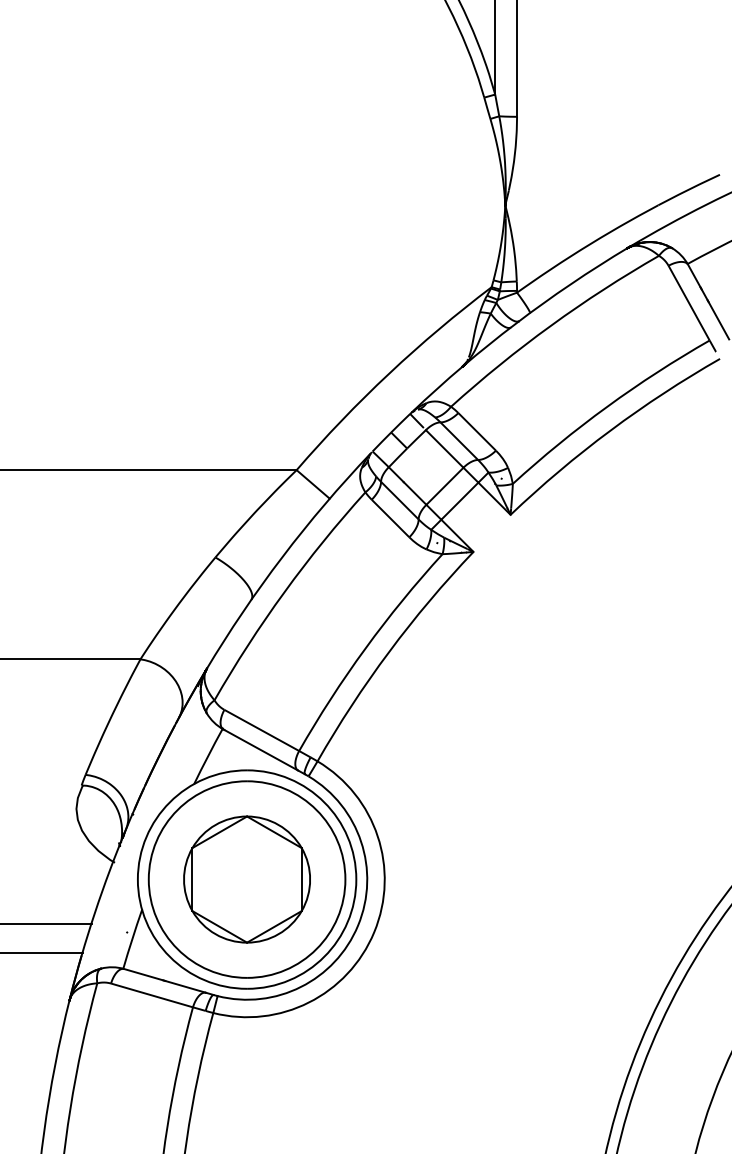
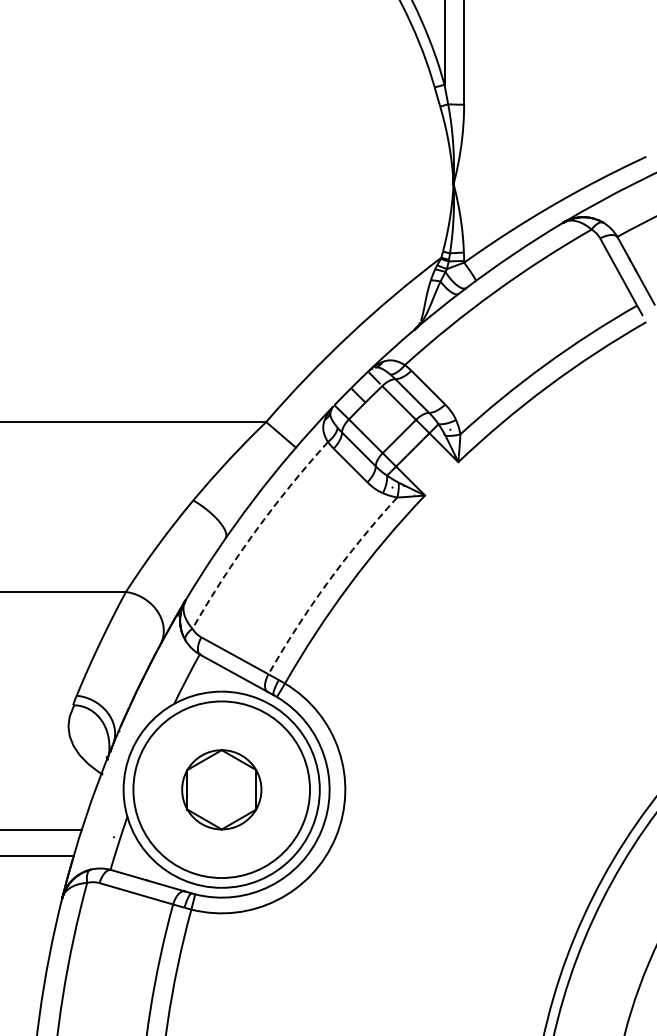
arc: (284, 592) -> (255, 531), solid -> dashed
arc: (364, 648) -> (327, 582), solid -> dashed
part: (246, 879) -> (221, 789), size x0.7

